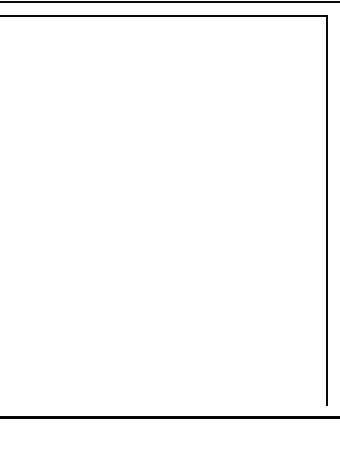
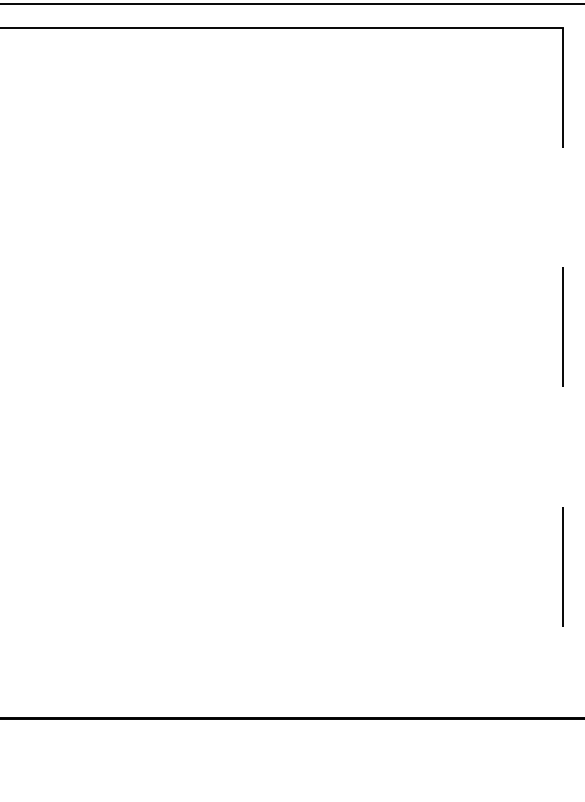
line: (327, 210) -> (563, 362), solid -> dashed

